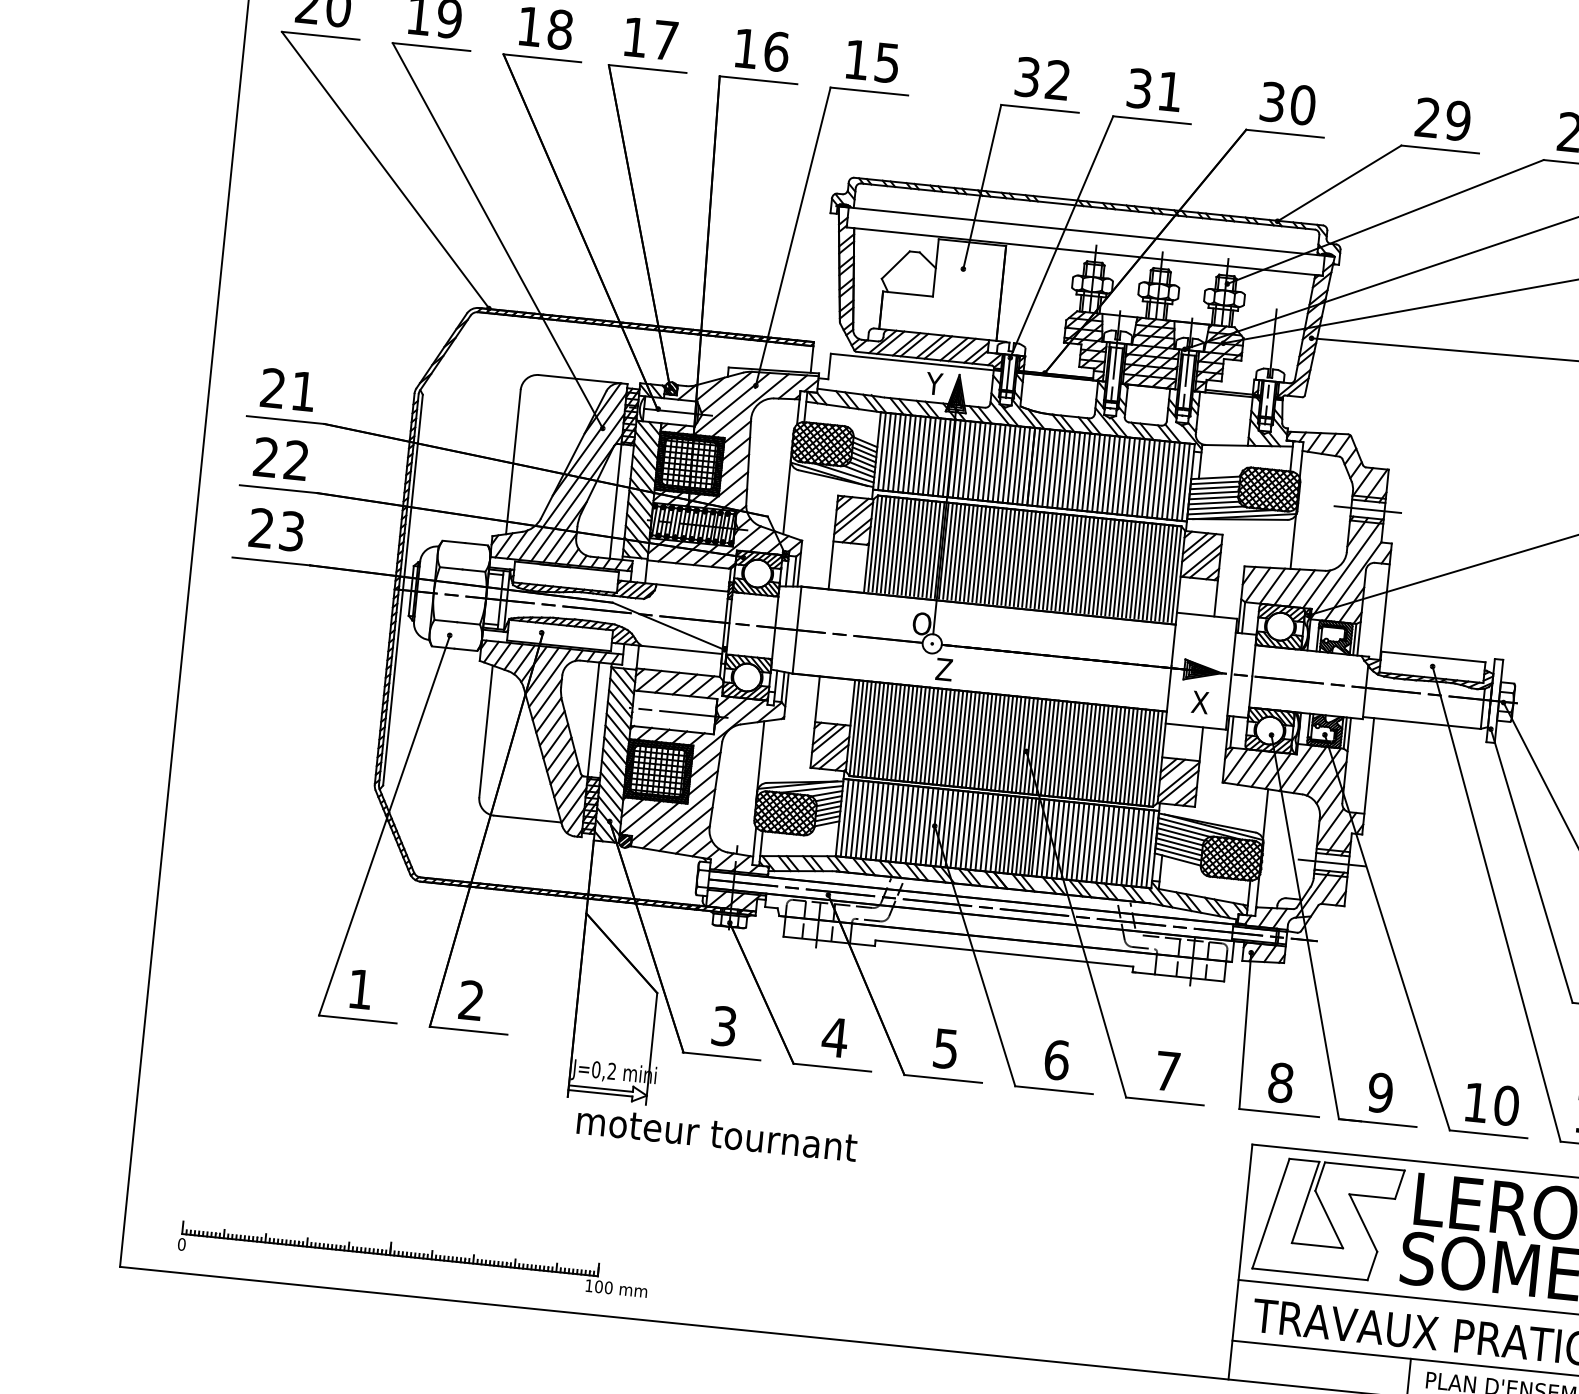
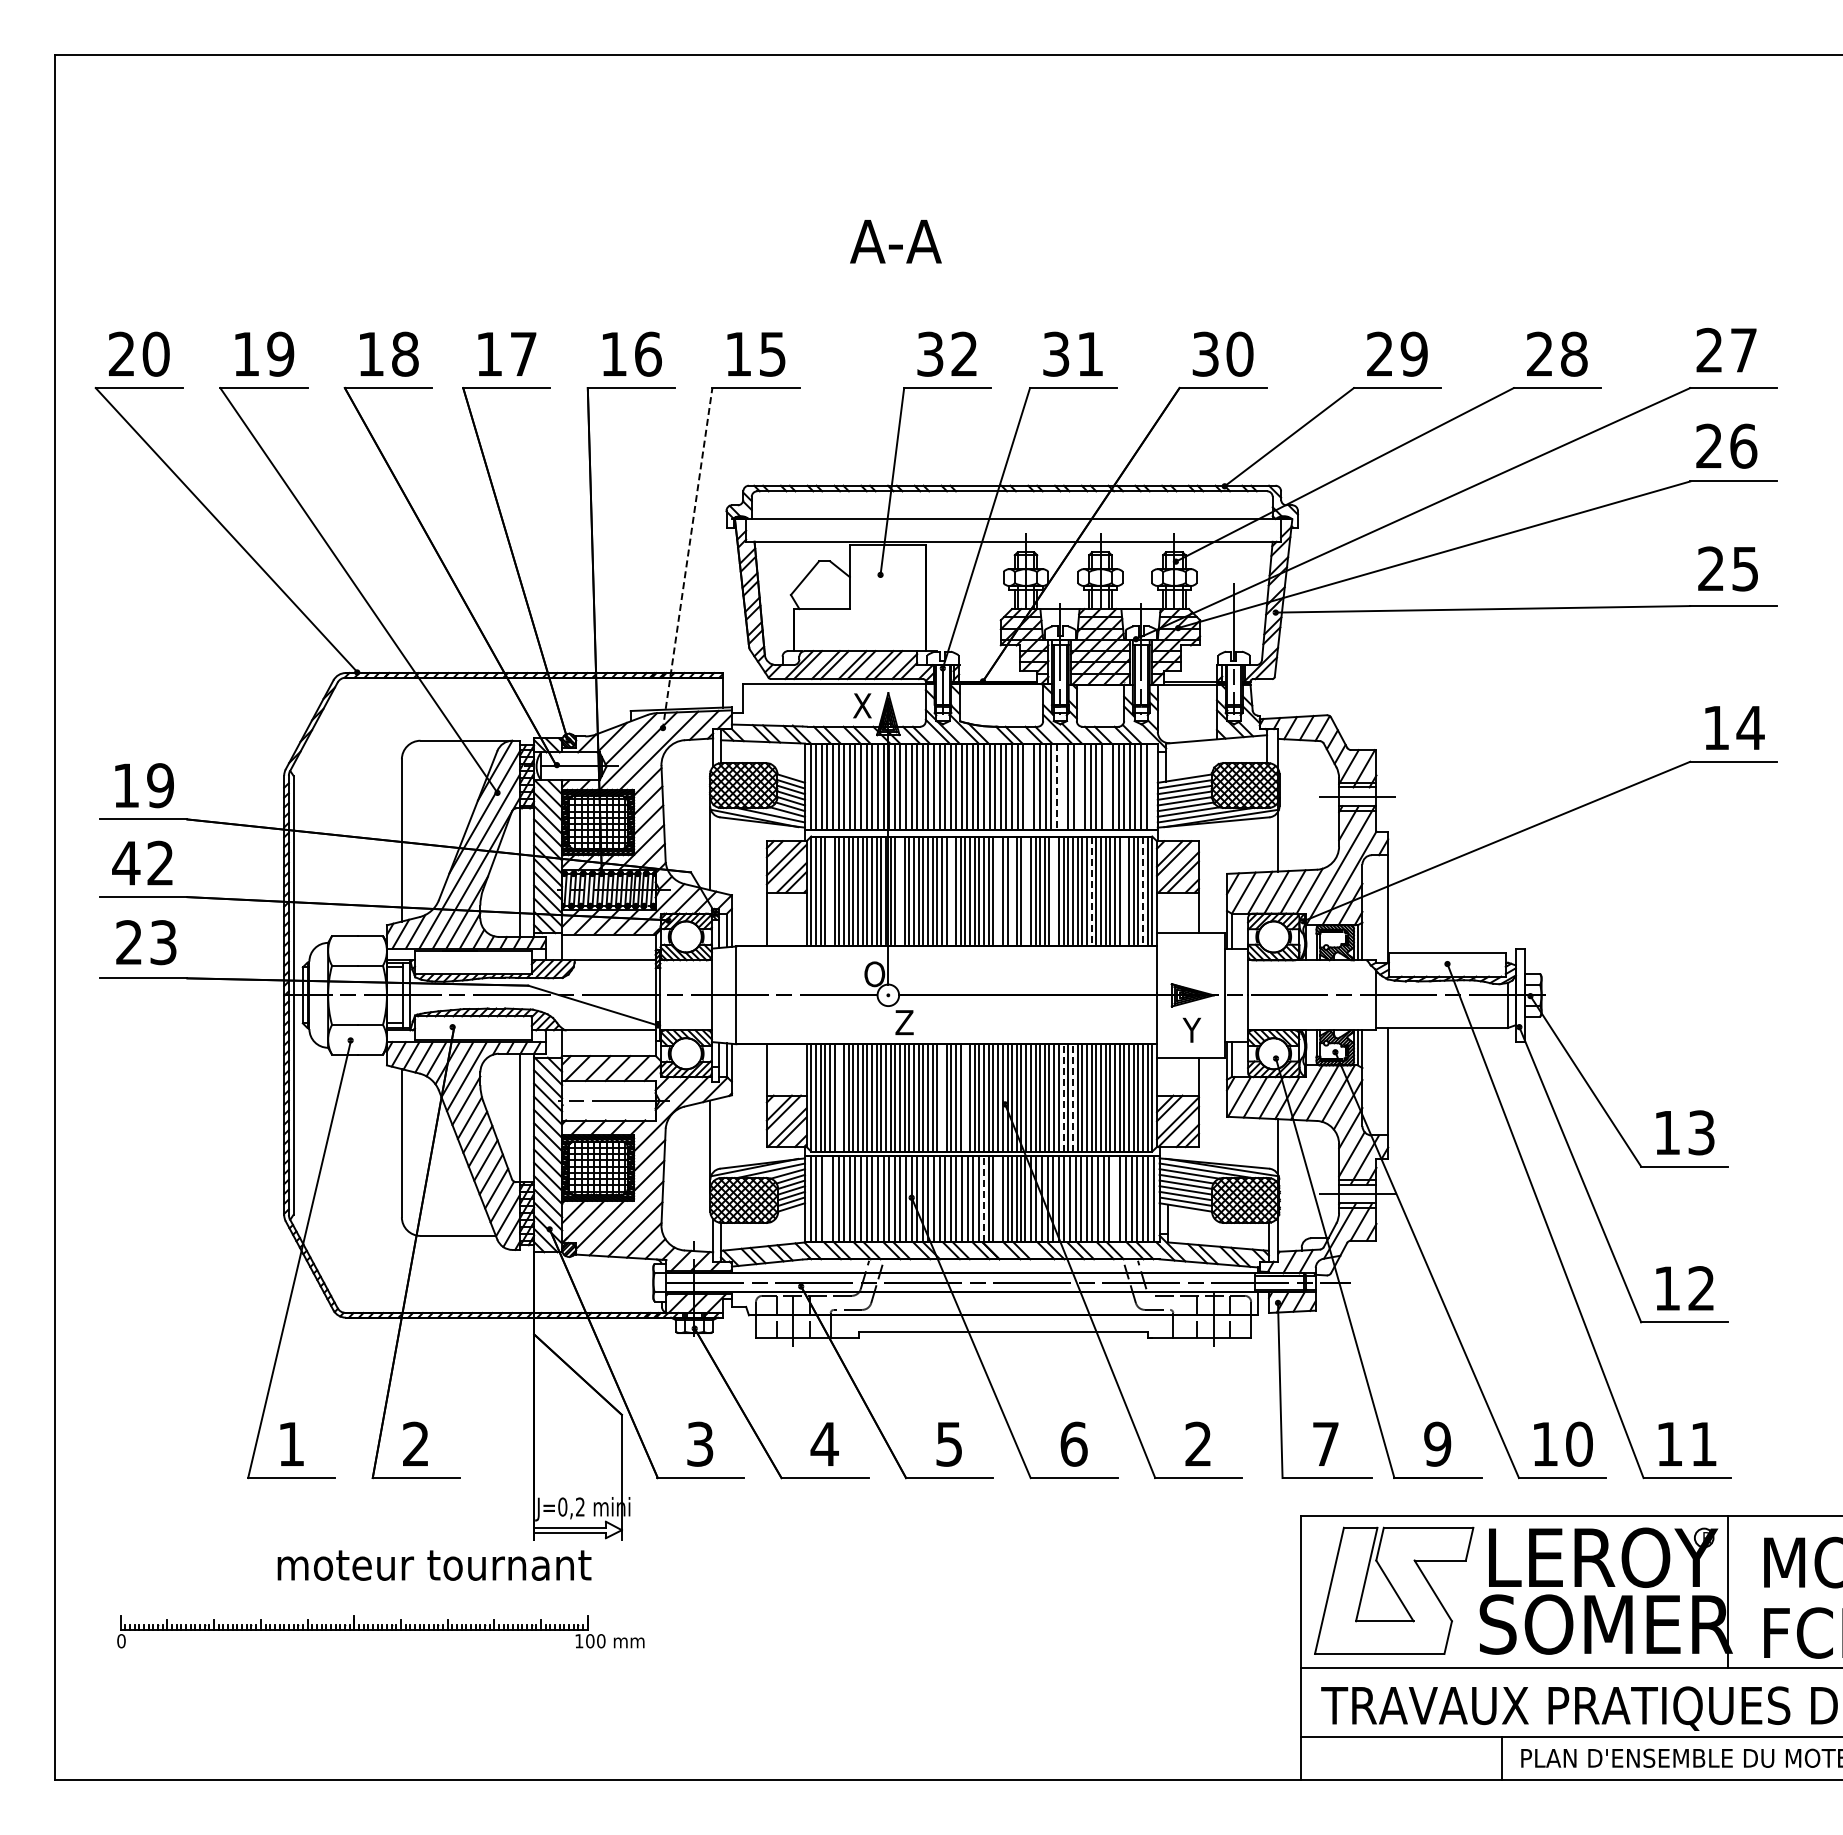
line: (793, 236) -> (687, 558), solid -> dashed
text: (934, 383) -> (861, 705), Y -> X
text: (288, 389) -> (143, 785), 21 -> 19
text: (266, 456) -> (126, 862), 22 -> 42
line: (1075, 470) -> (1028, 786), removed
line: (1106, 473) -> (1062, 786), removed
line: (1100, 474) -> (1056, 787), solid -> dashed
line: (1121, 475) -> (1079, 786), removed
line: (1146, 477) -> (1107, 786), removed
line: (1186, 481) -> (1152, 786), removed
line: (889, 544) -> (829, 889), removed
line: (952, 550) -> (900, 889), removed
line: (998, 555) -> (951, 889), removed
line: (1039, 559) -> (998, 889), removed
line: (1052, 560) -> (1012, 889), removed
line: (1064, 562) -> (1026, 889), removed
line: (1089, 564) -> (1054, 889), removed
line: (1122, 568) -> (1091, 890), solid -> dashed
line: (1151, 571) -> (1124, 889), removed
line: (1167, 573) -> (1142, 890), solid -> dashed
text: (1199, 701) -> (1192, 1029), X -> Y
line: (879, 730) -> (839, 1097), removed
line: (971, 739) -> (942, 1097), removed
line: (991, 741) -> (965, 1097), removed
line: (1078, 750) -> (1063, 1097), solid -> dashed
line: (1086, 751) -> (1072, 1097), solid -> dashed
line: (859, 819) -> (827, 1198), removed
line: (999, 833) -> (984, 1198), solid -> dashed
line: (1011, 834) -> (998, 1198), removed
line: (1115, 845) -> (1114, 1198), removed
text: (1167, 1070) -> (1198, 1443), 7 -> 2
text: (1280, 1082) -> (1325, 1443), 8 -> 7
text: (717, 1134) -> (434, 1565), moved
part: (413, 1259) -> (380, 1631), moved

